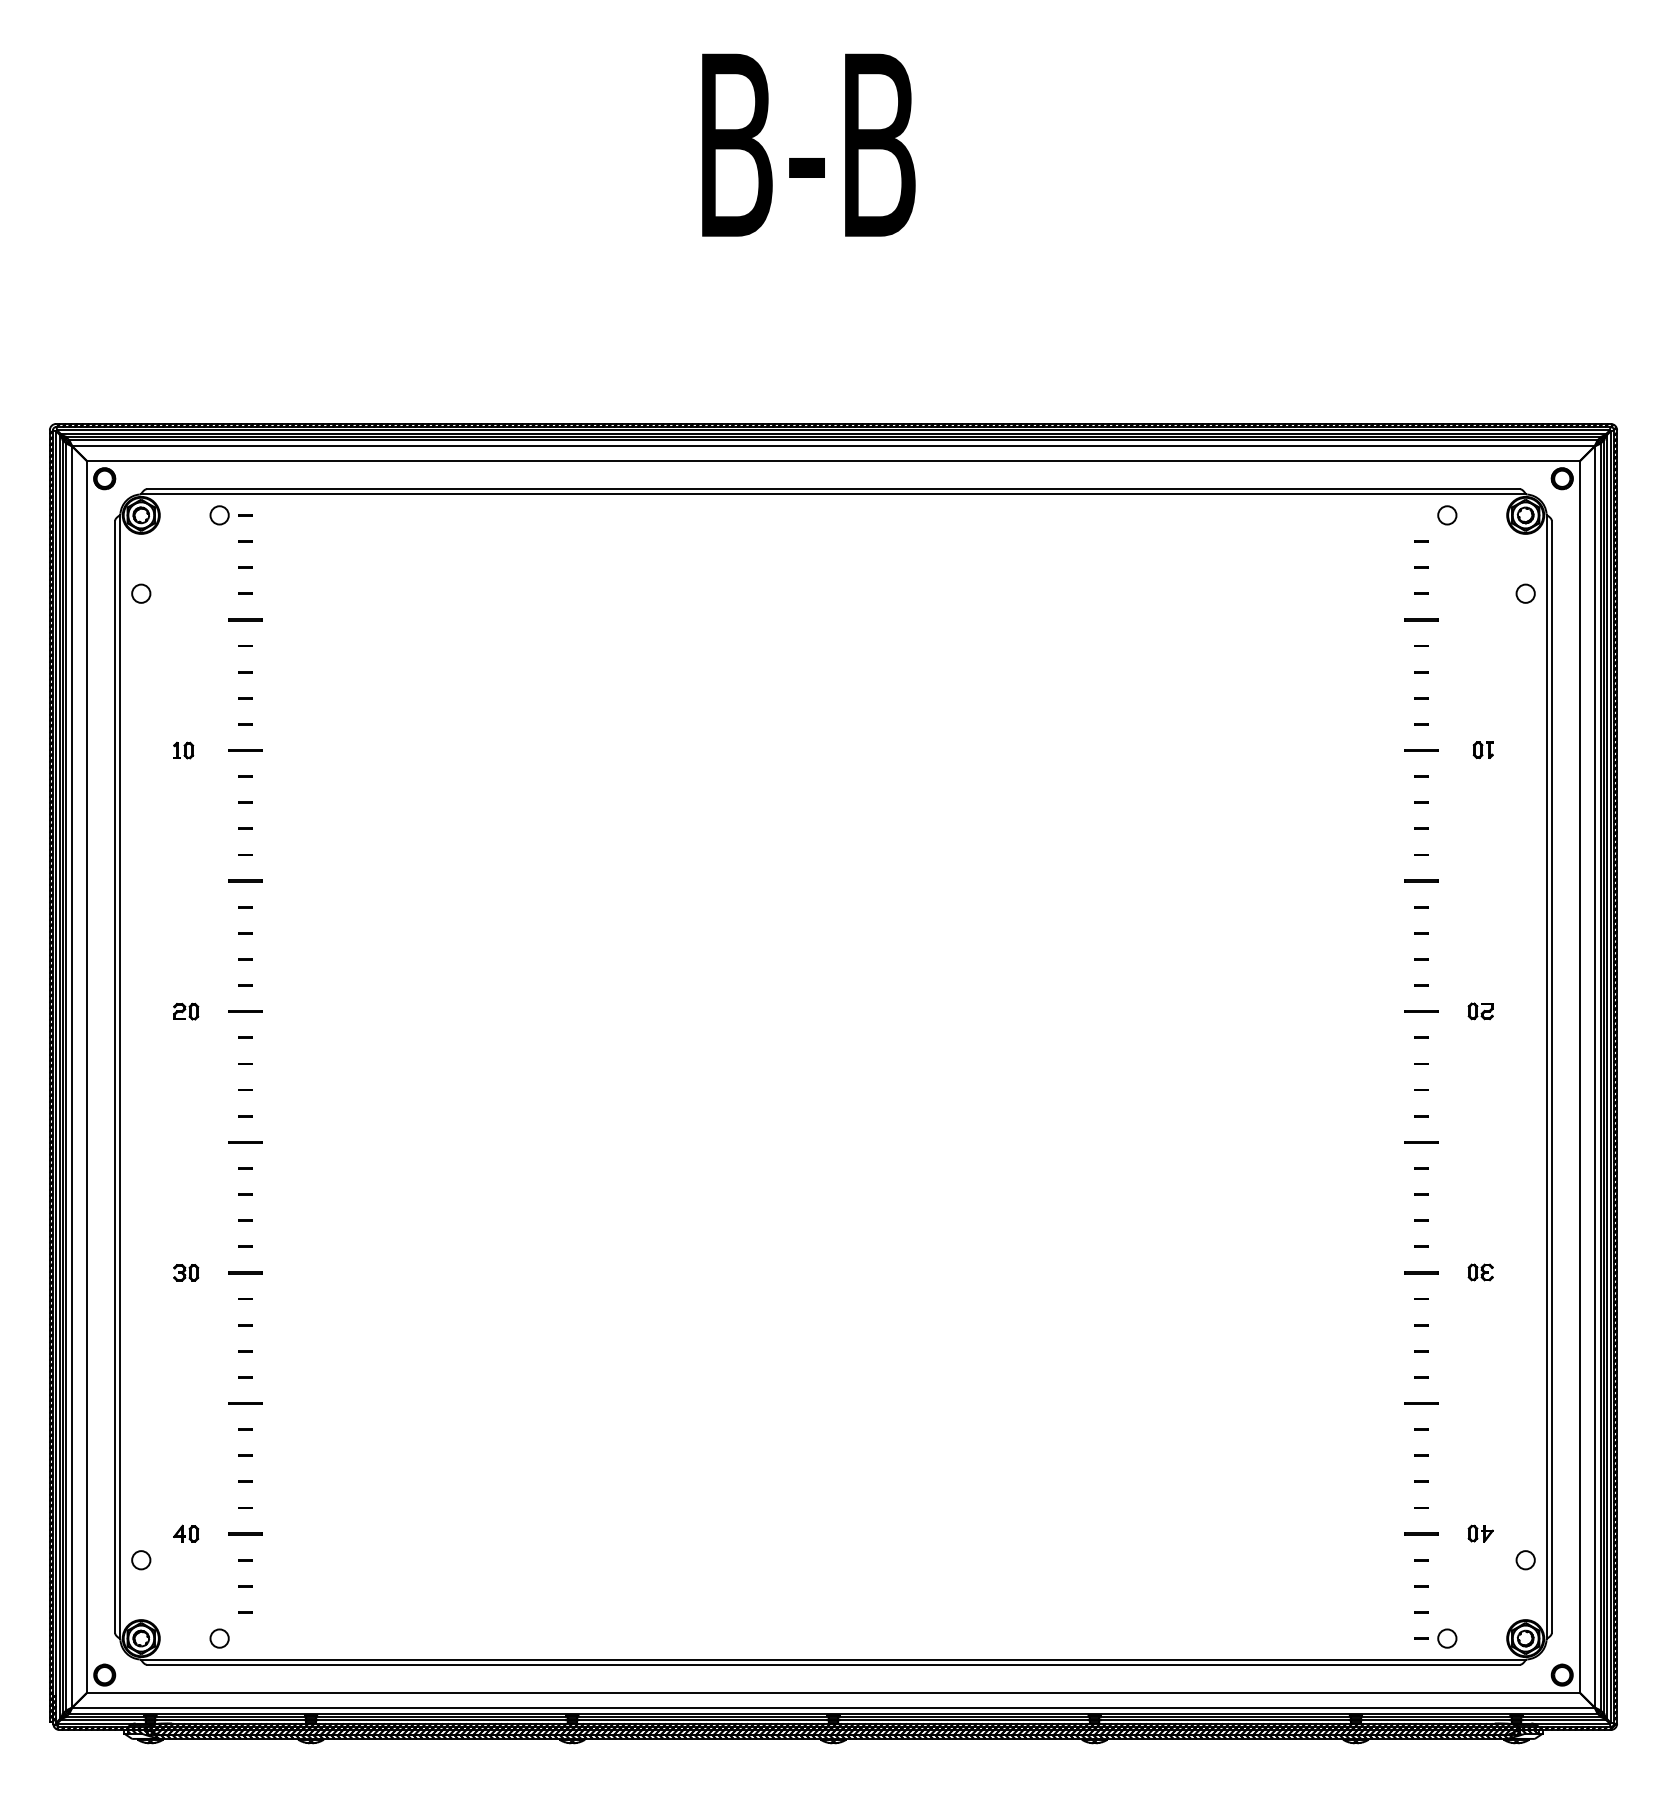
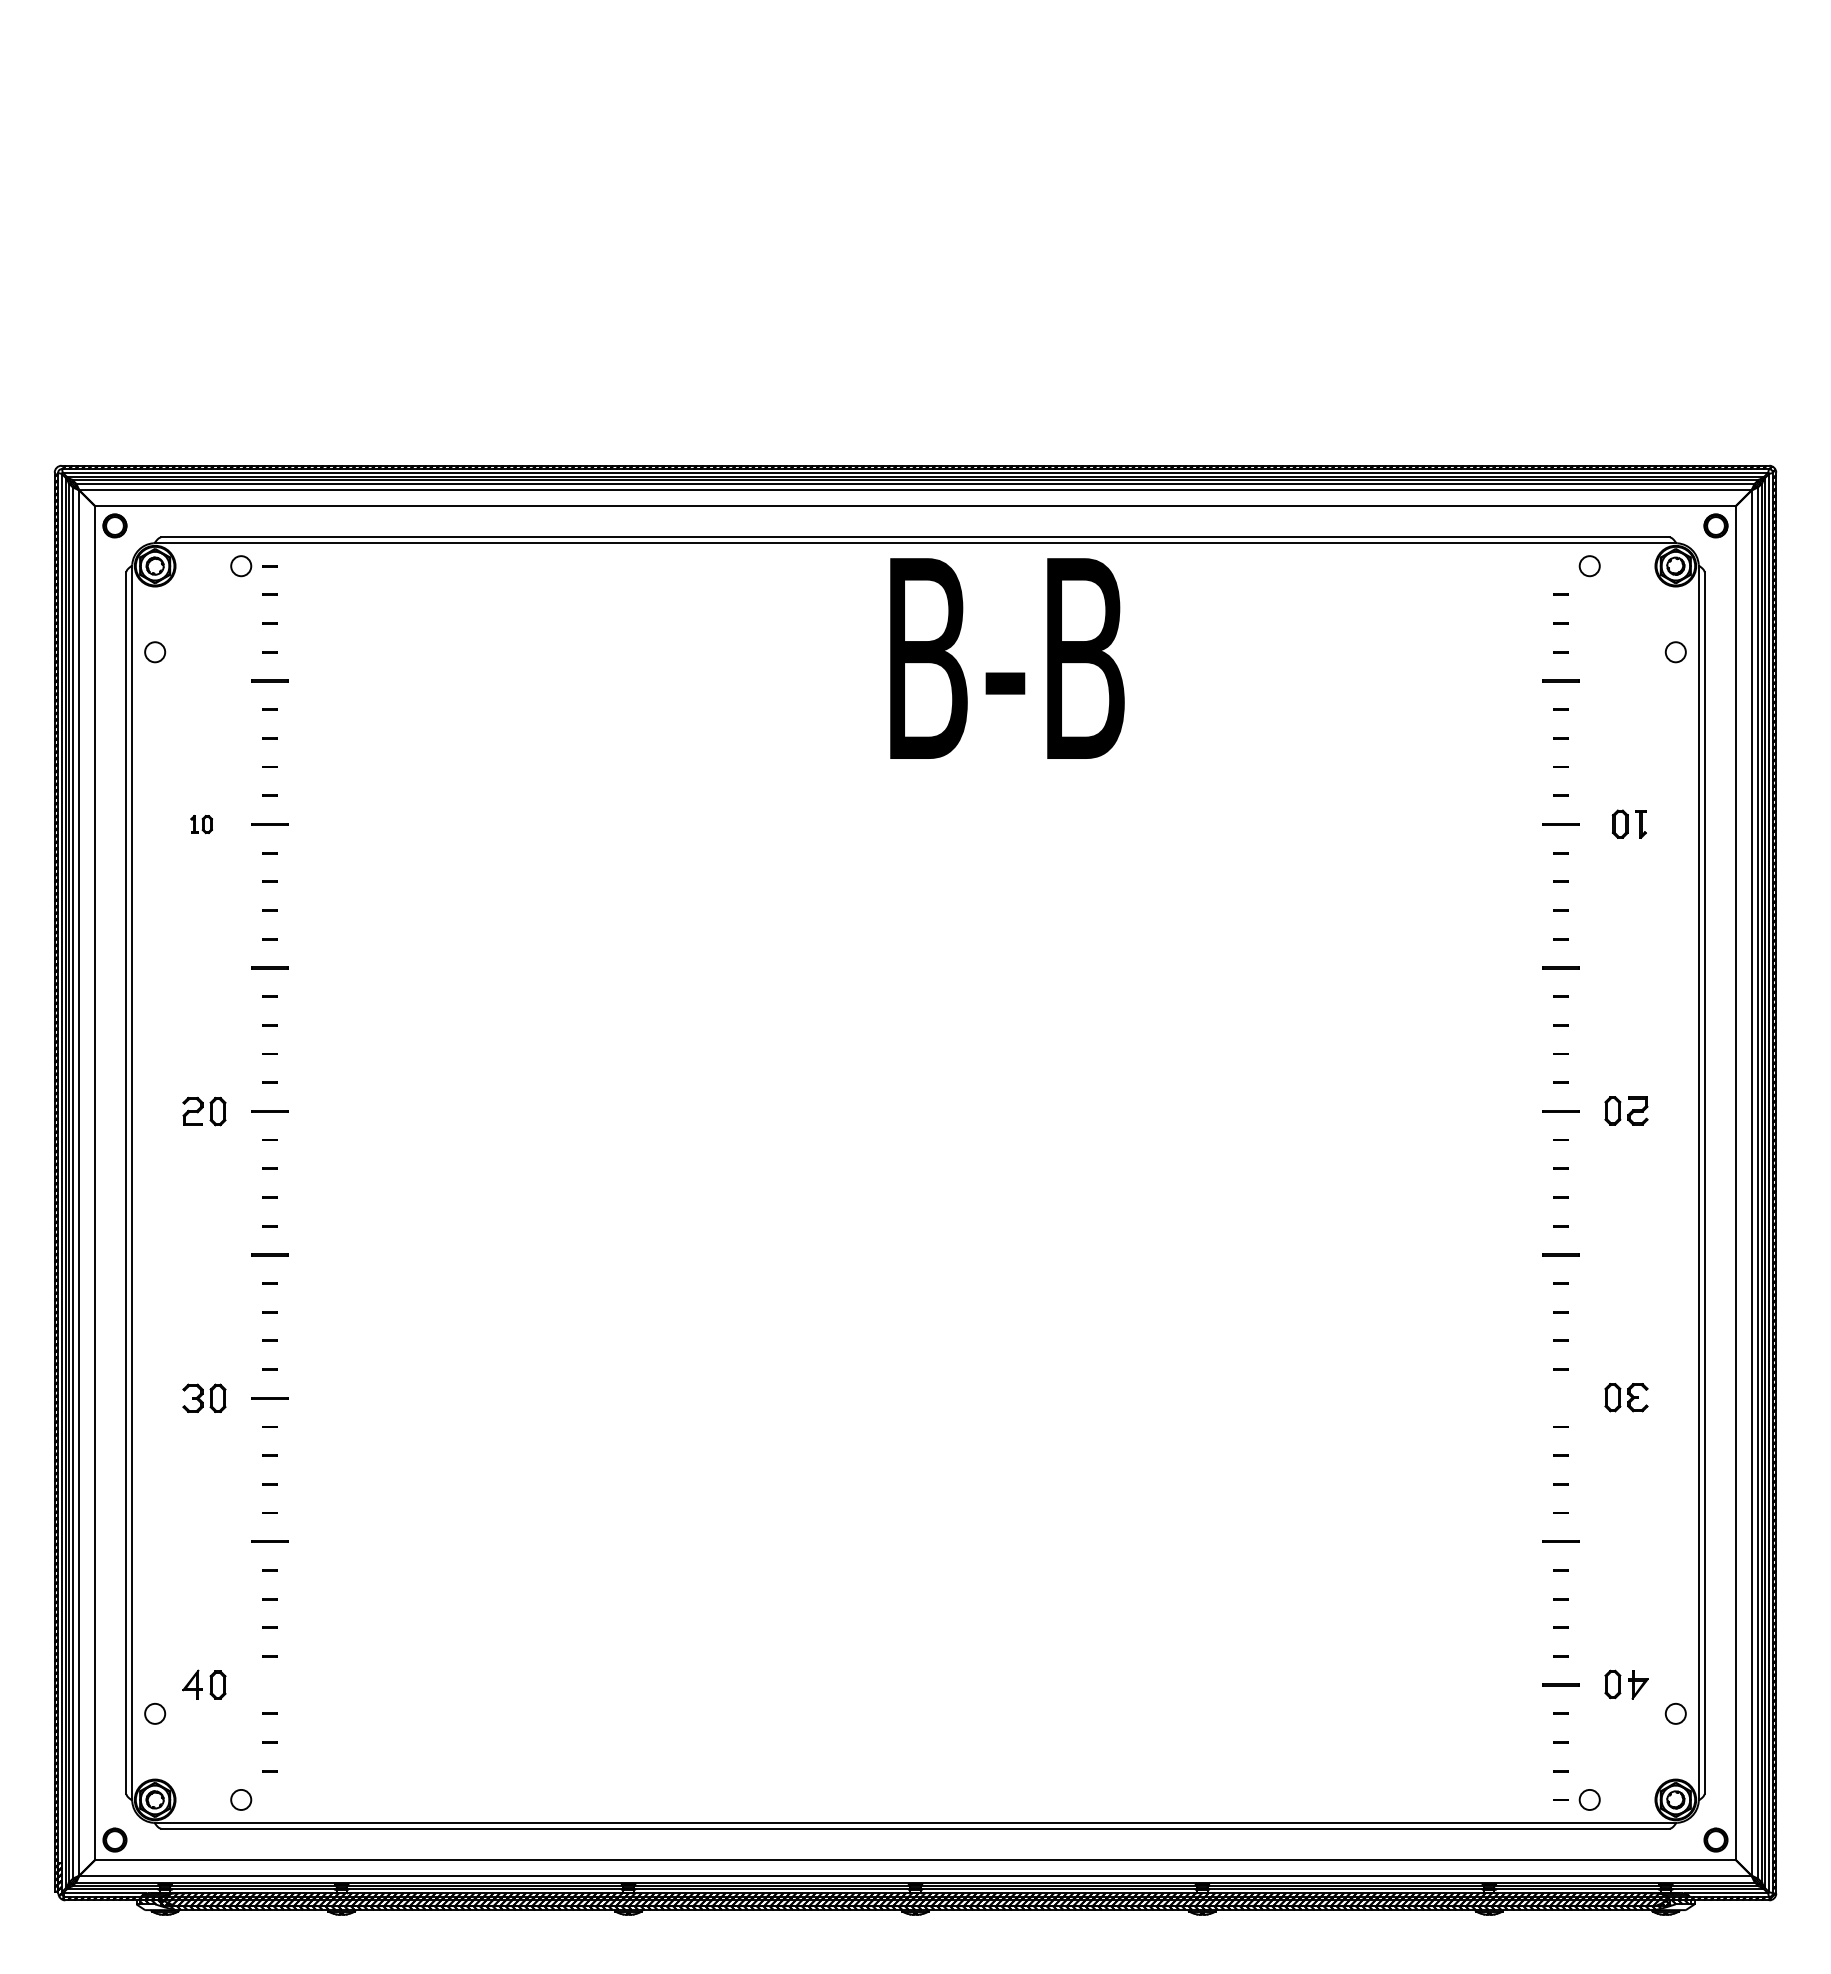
text: (808, 145) -> (1007, 658), moved
part: (1482, 749) -> (1628, 823), size x1.6
part: (186, 1010) -> (204, 1110), size x1.6
part: (1480, 1010) -> (1626, 1110), size x1.6
part: (186, 1272) -> (204, 1397), size x1.6
part: (1480, 1272) -> (1626, 1397), size x1.6
line: (1420, 1273) -> (1560, 1398), removed
part: (186, 1533) -> (204, 1684), size x1.6
line: (245, 1533) -> (269, 1684), removed
part: (1480, 1533) -> (1626, 1684), size x1.6

